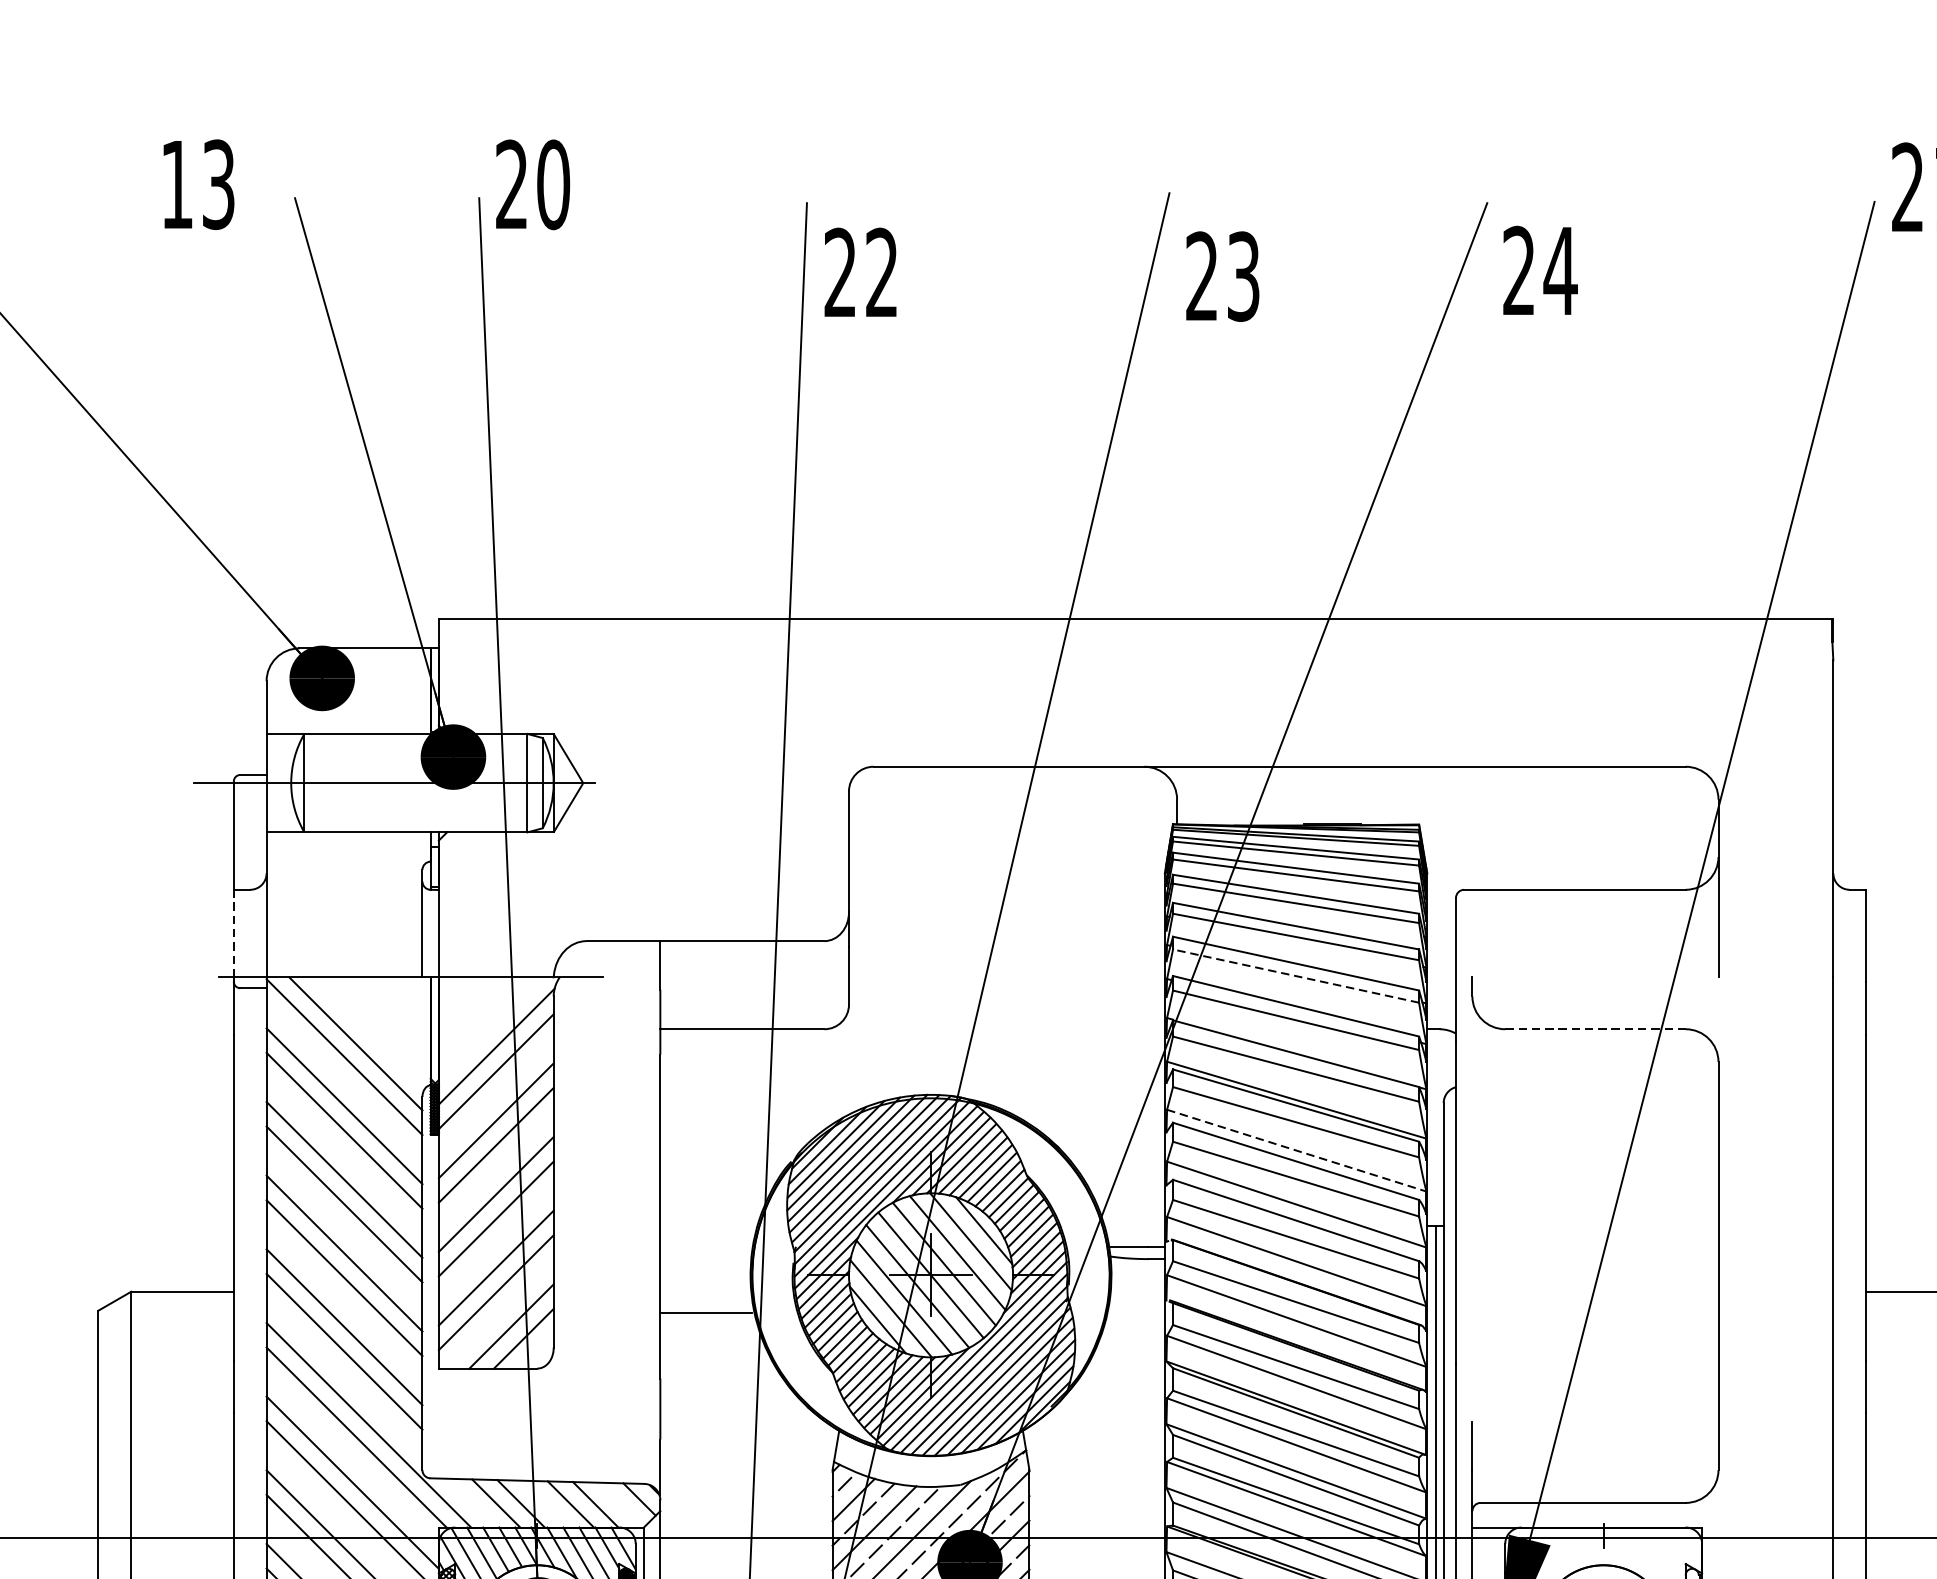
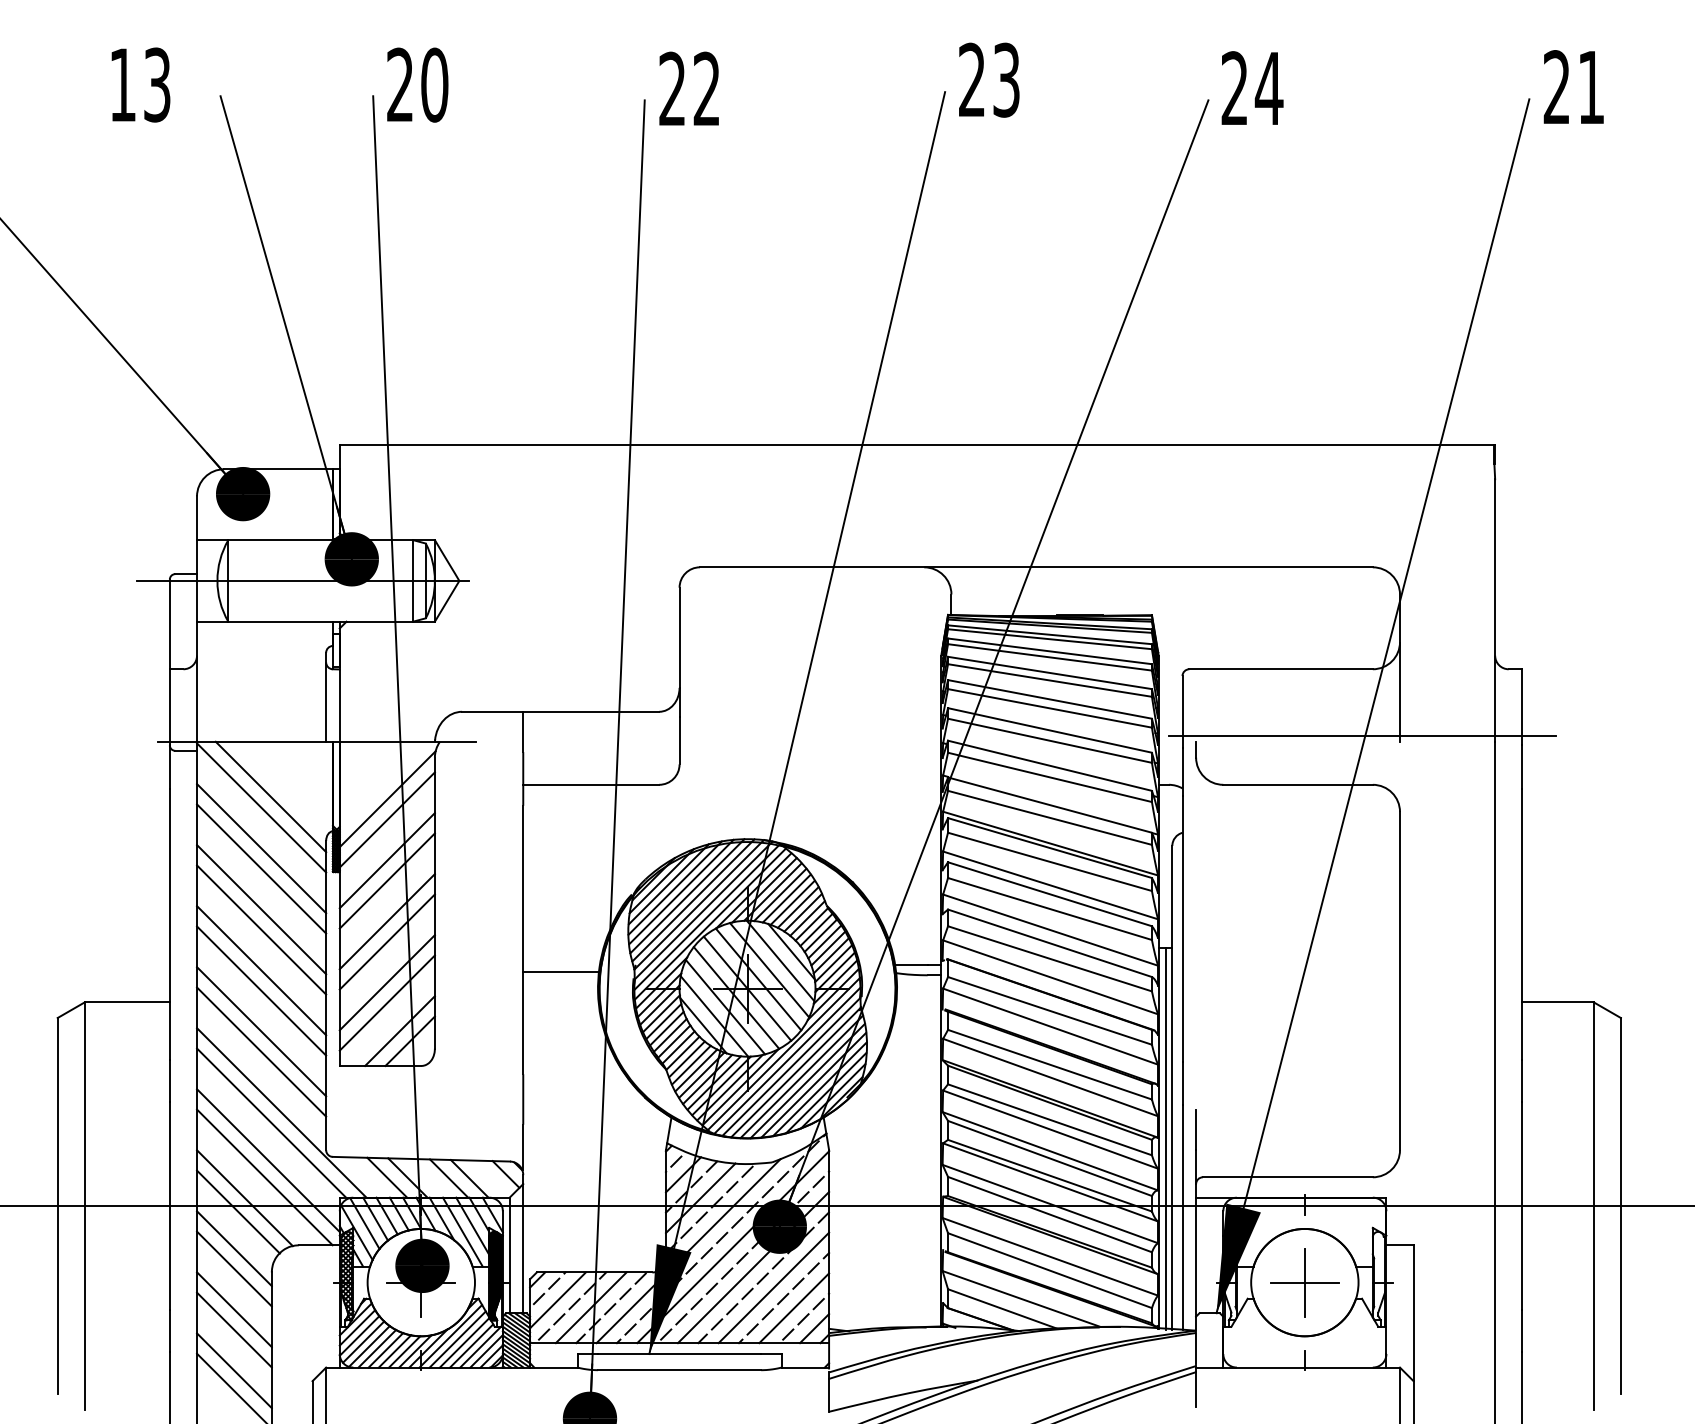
text: (1540, 269) -> (1252, 87), moved
text: (859, 272) -> (688, 88), moved
text: (1223, 275) -> (989, 79), moved
line: (233, 933) -> (169, 705), dashed -> solid
line: (1673, 969) -> (1362, 735), added
line: (1295, 975) -> (1049, 740), dashed -> solid
line: (1595, 1028) -> (1298, 784), dashed -> solid
line: (1296, 1150) -> (1050, 885), dashed -> solid
line: (706, 1312) -> (561, 971), moved

